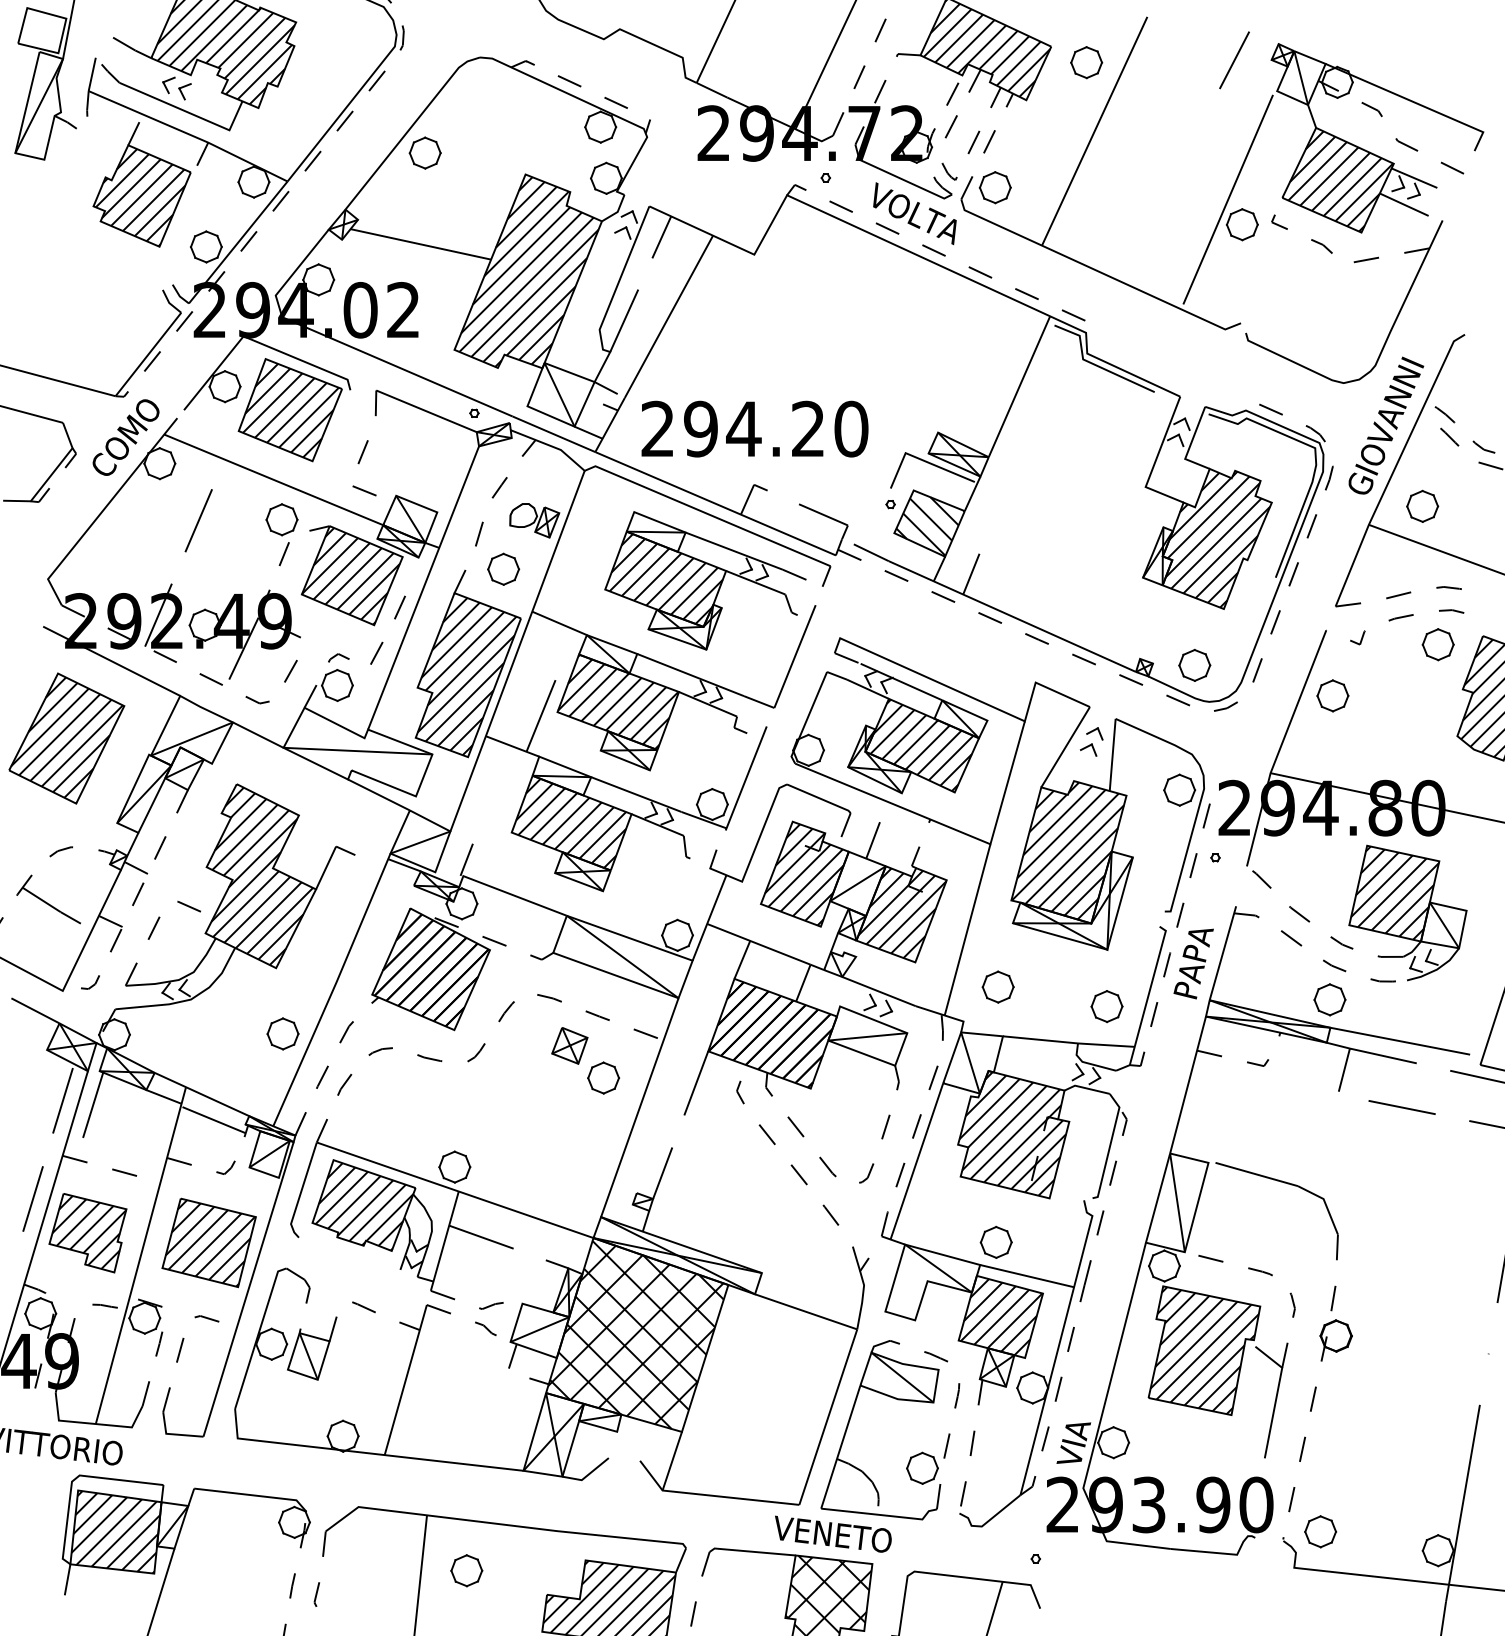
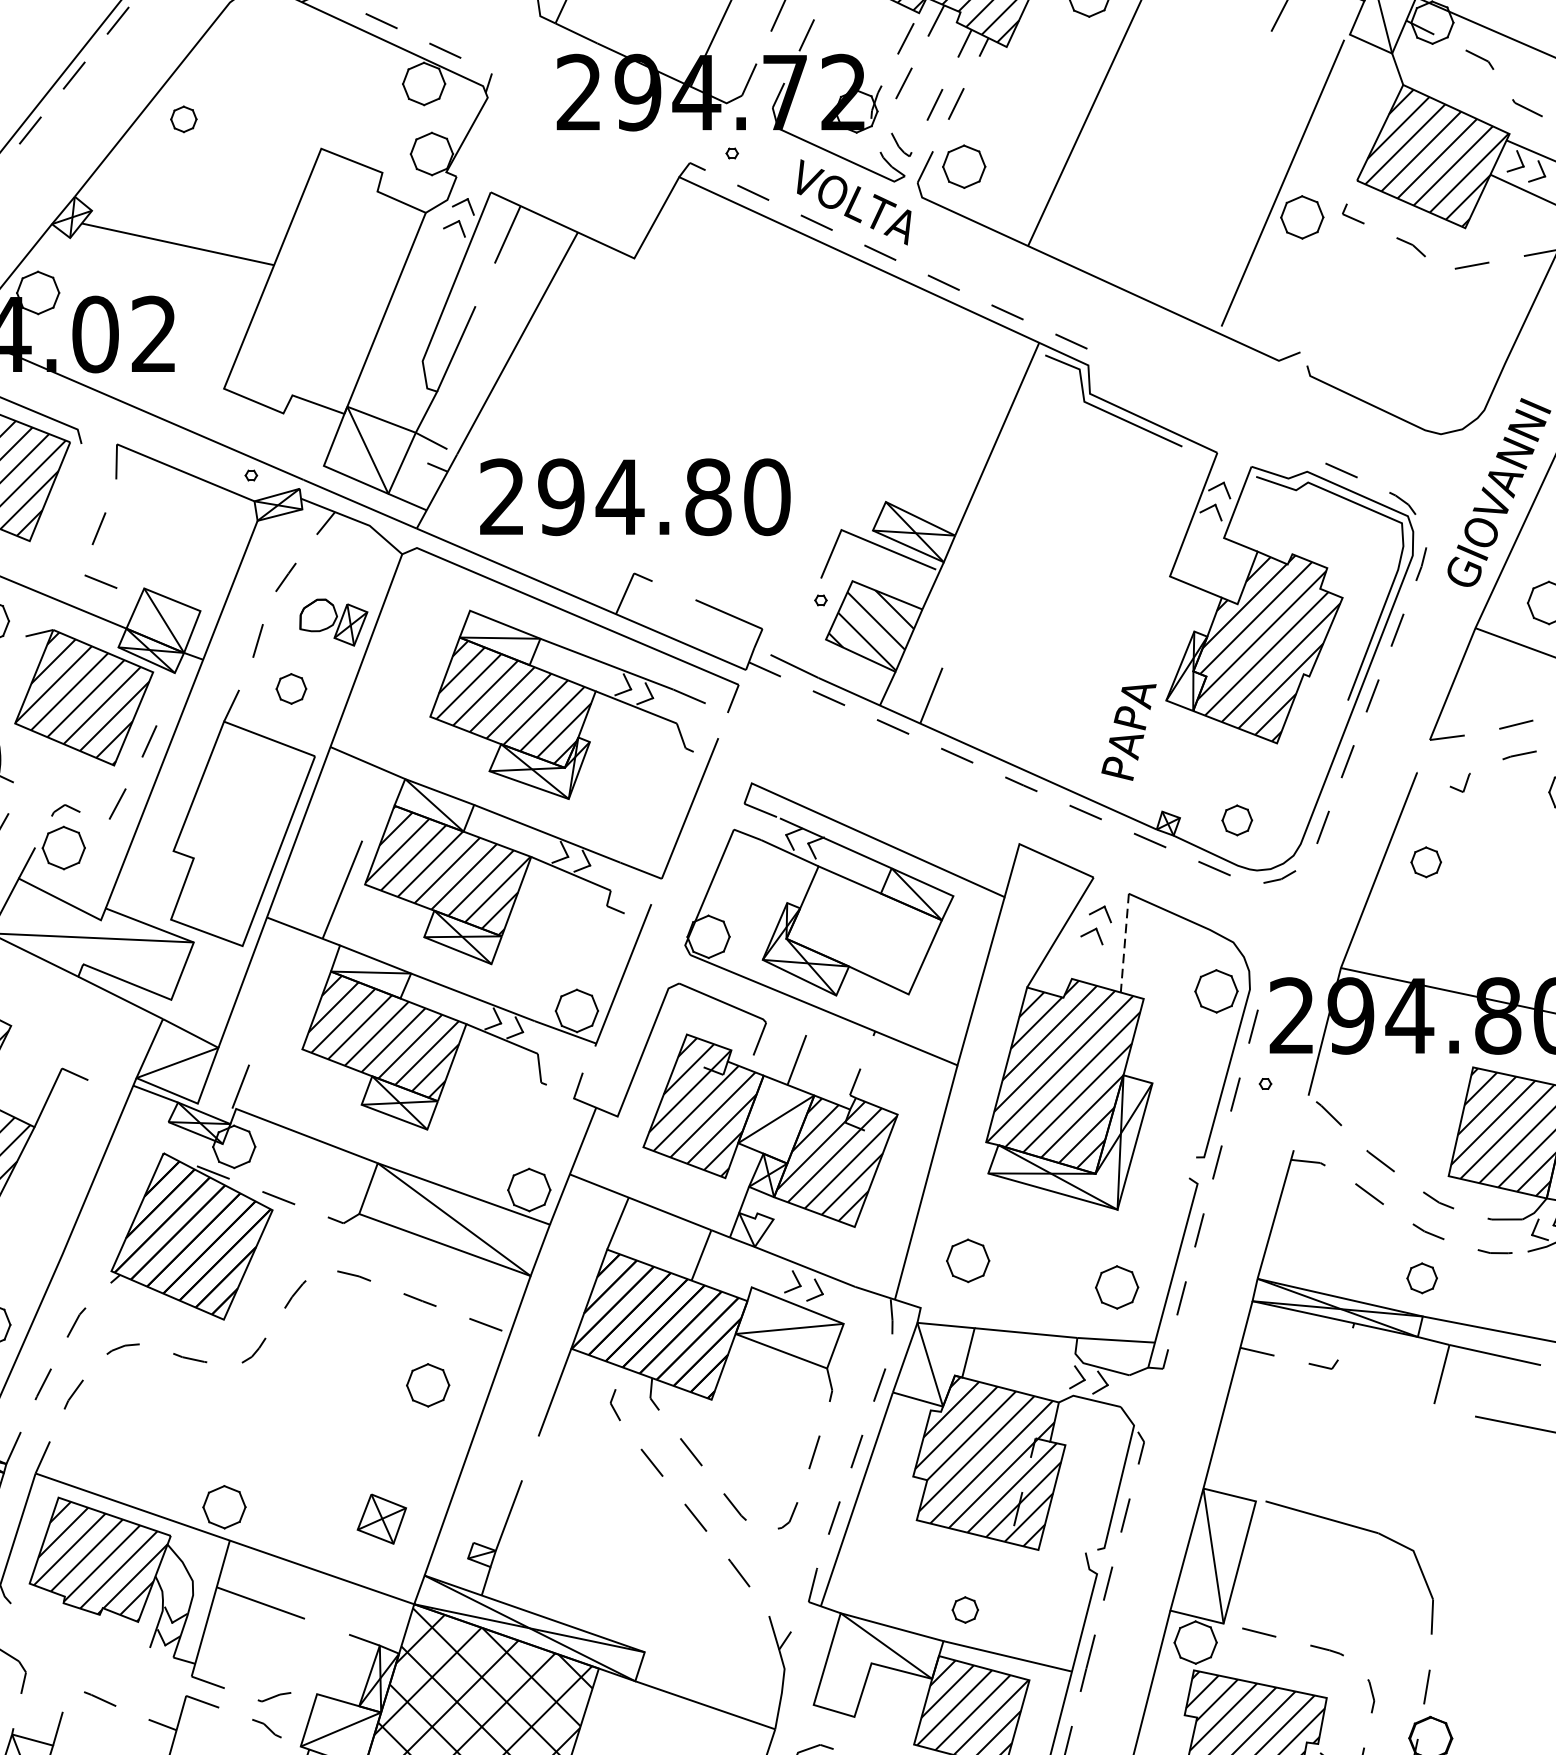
part: (424, 152) -> (182, 118), size x0.6
hatch: (528, 271) -> (325, 281), removed
text: (808, 428) -> (708, 496), 294.20 -> 294.80
part: (503, 568) -> (291, 687), size x0.7
part: (1194, 664) -> (1236, 819), size x0.7
hatch: (466, 674) -> (240, 833), removed
part: (1332, 695) -> (1425, 861), size x0.7
hatch: (921, 745) -> (863, 930), removed
line: (1112, 755) -> (1124, 943), solid -> dashed
text: (1193, 963) -> (1128, 731), moved
part: (1329, 999) -> (1421, 1277), size x0.7
part: (569, 1045) -> (381, 1518), moved
part: (995, 1241) -> (964, 1609), size x0.6

